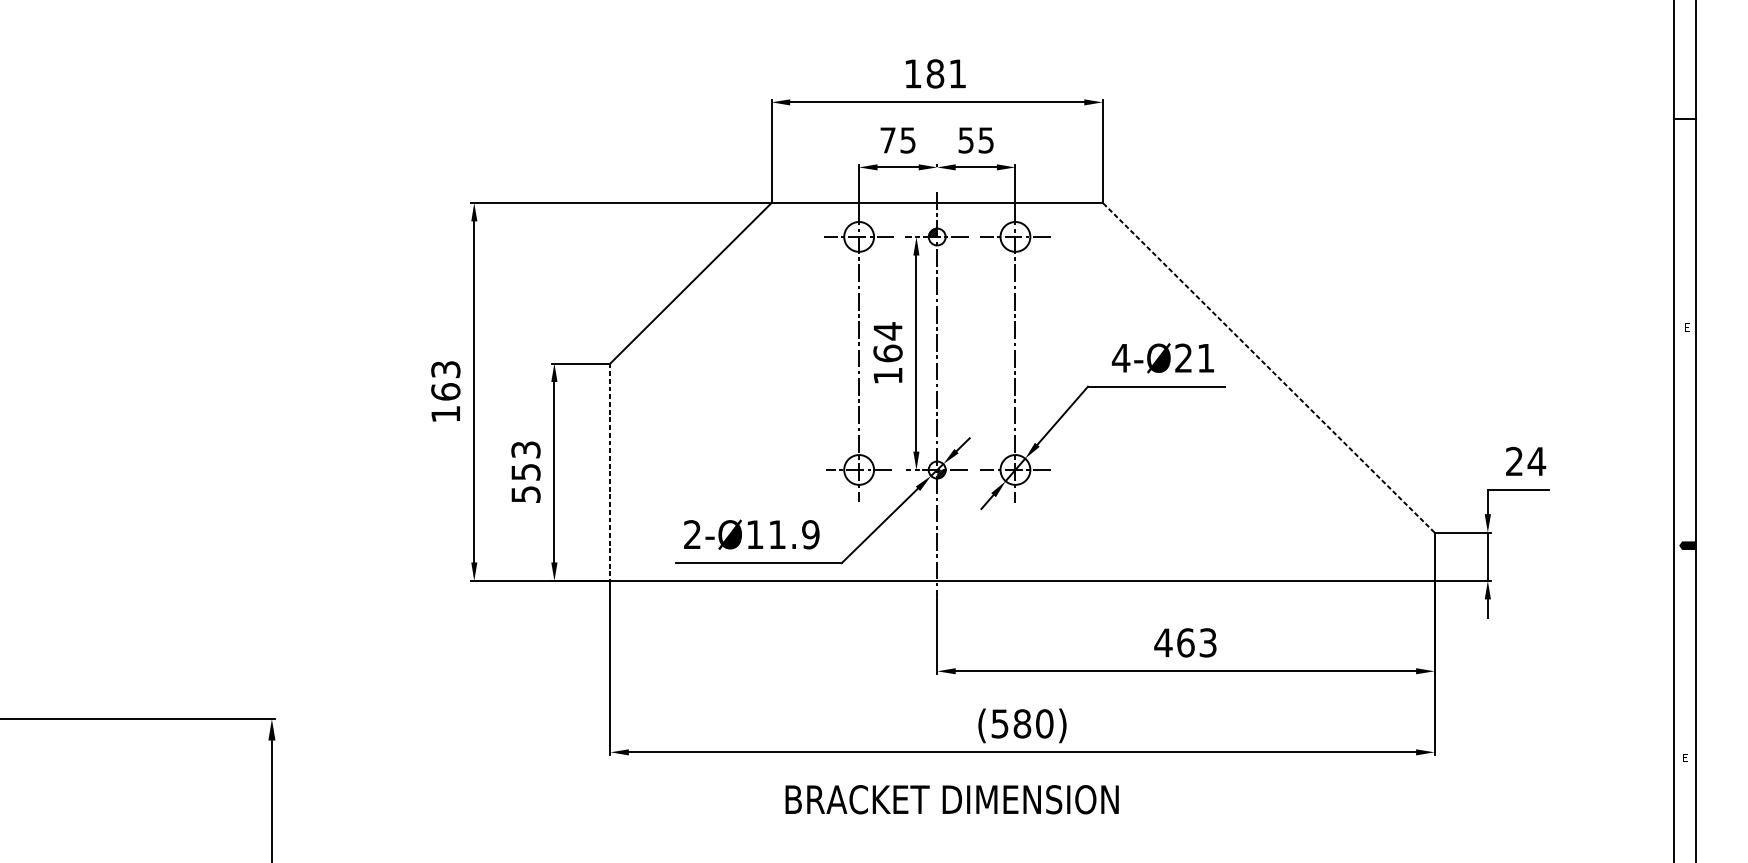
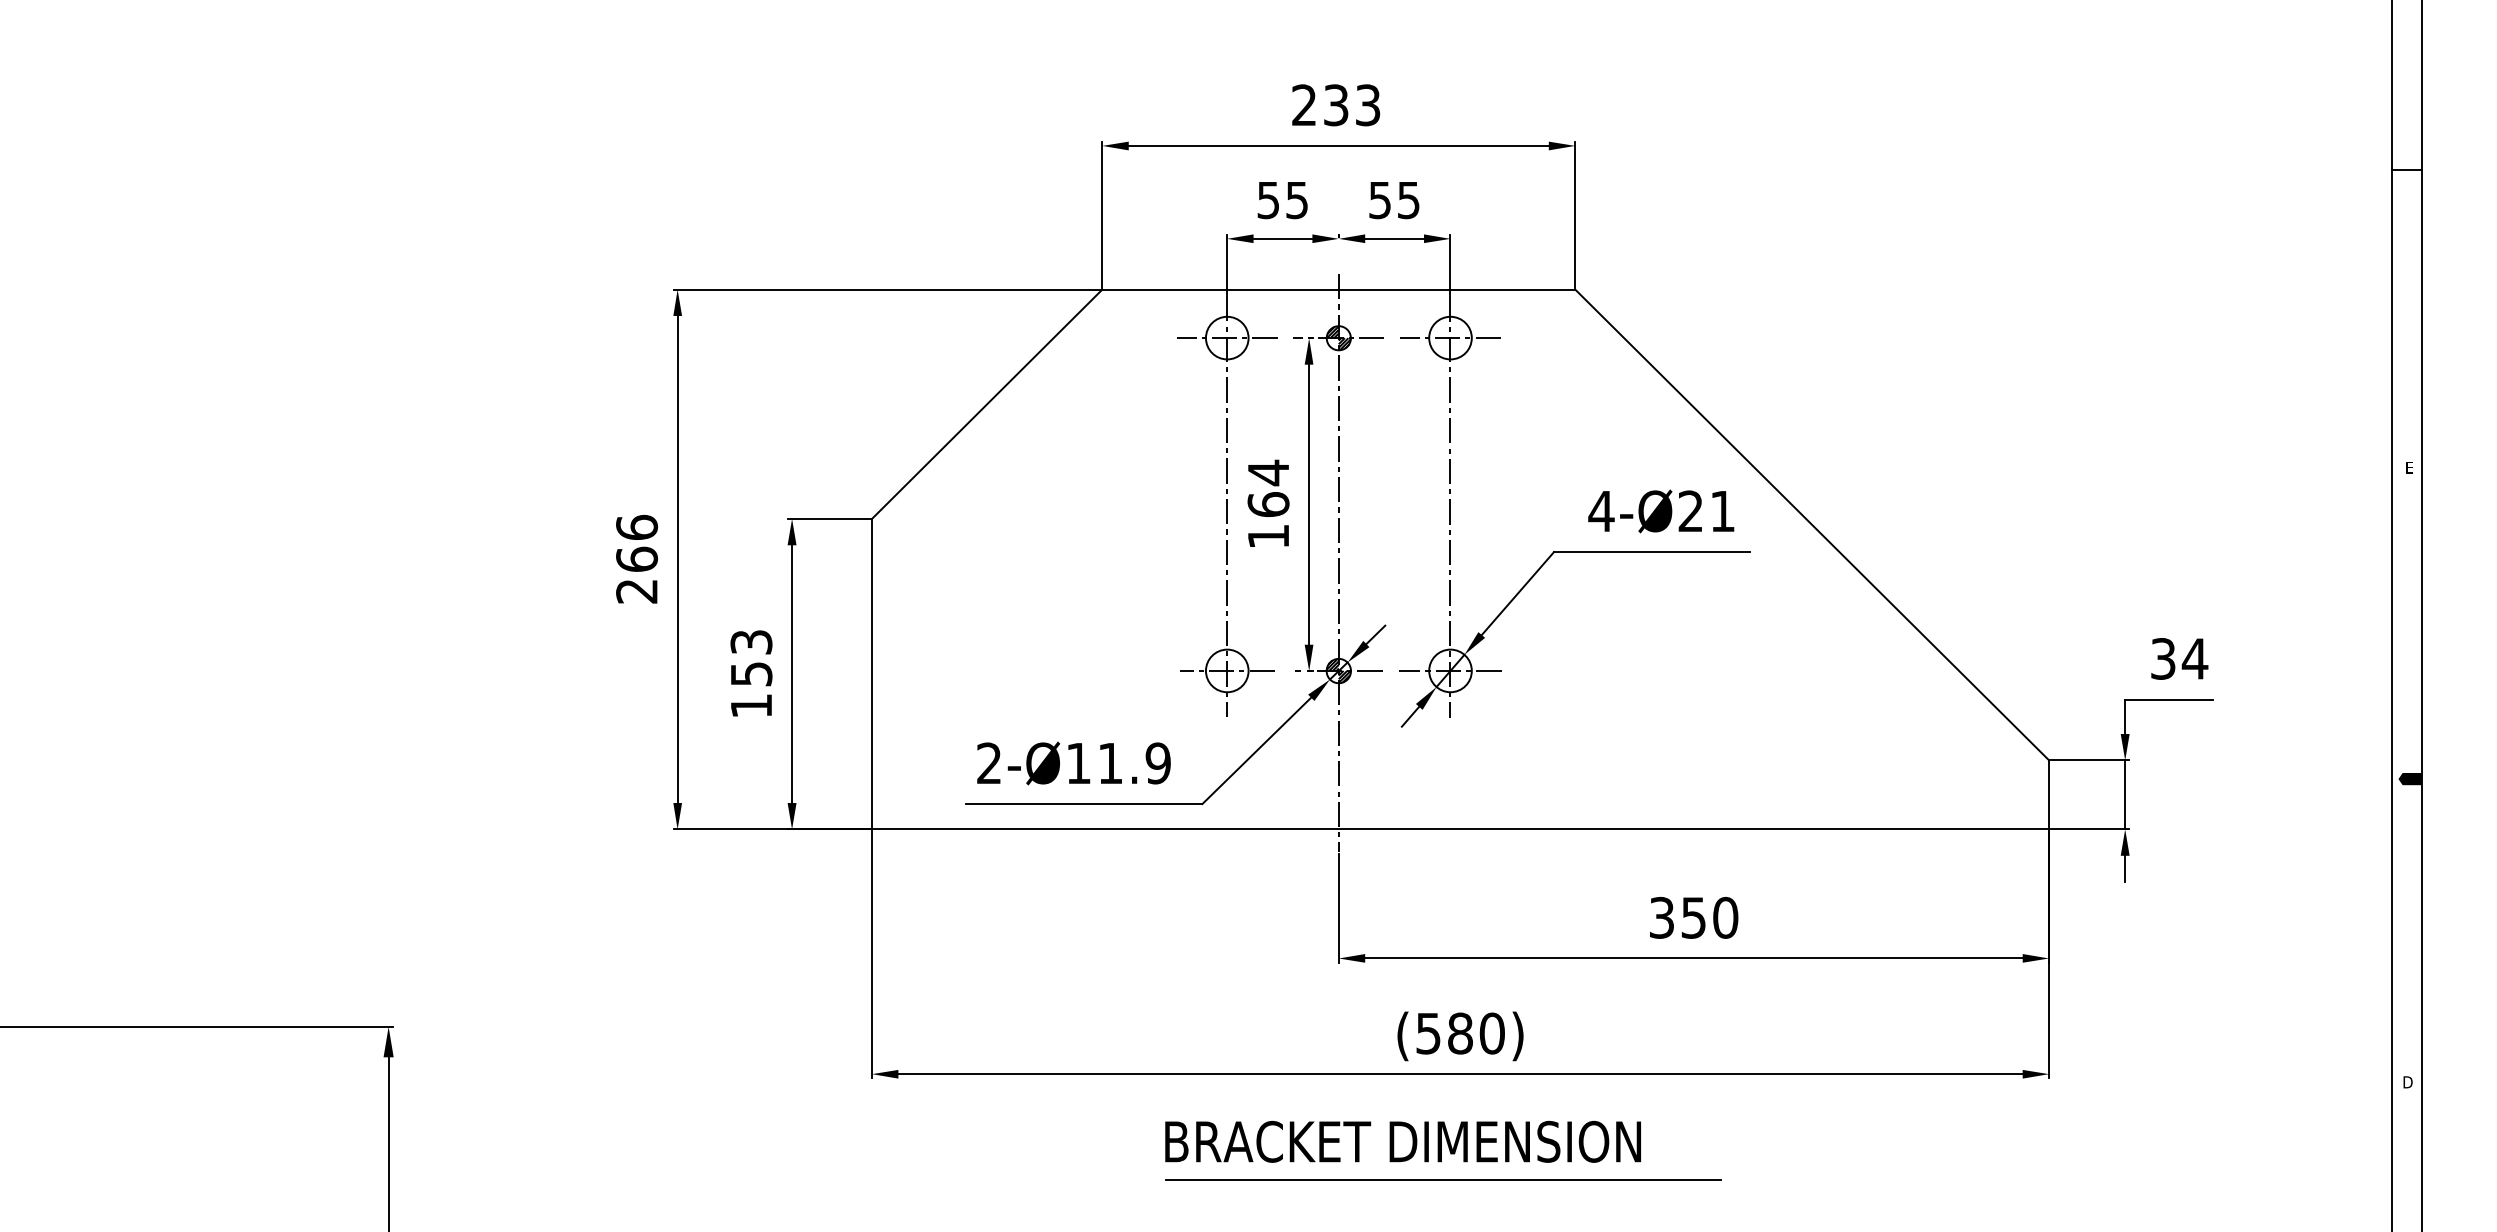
text: (935, 74) -> (1336, 105), 181 -> 233
text: (888, 140) -> (1268, 200), 75 -> 55
hatch: (941, 241) -> (1344, 344), added
line: (1268, 367) -> (1812, 524), dashed -> solid
text: (445, 391) -> (636, 558), 163 -> 266
text: (1514, 461) -> (2163, 658), 24 -> 34
hatch: (932, 465) -> (1332, 664), added
line: (610, 472) -> (872, 674), dashed -> solid
text: (526, 494) -> (751, 706), 553 -> 153
text: (1185, 642) -> (1693, 917), 463 -> 350
text: (1685, 758) -> (2407, 1082), E -> D
text: (951, 799) -> (1402, 1141), moved
line: (1009, 826) -> (1442, 1180), added

